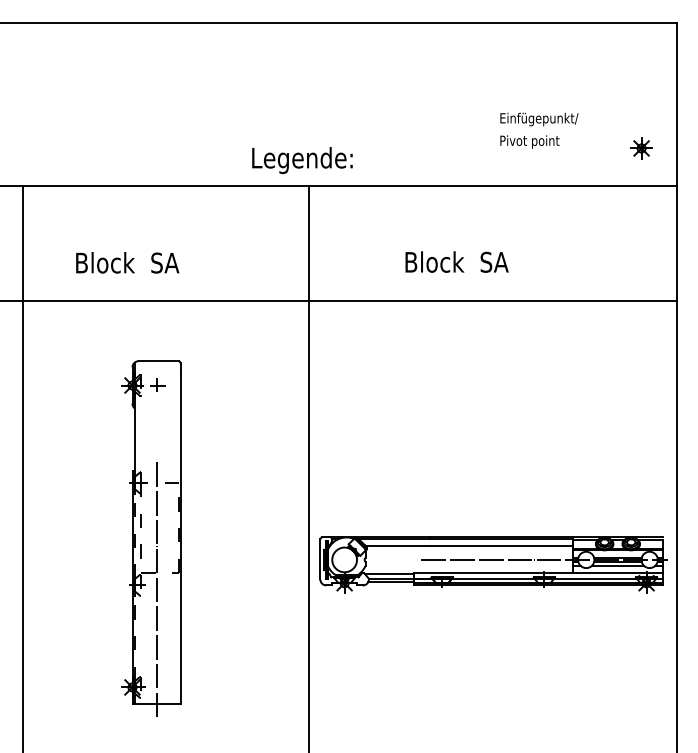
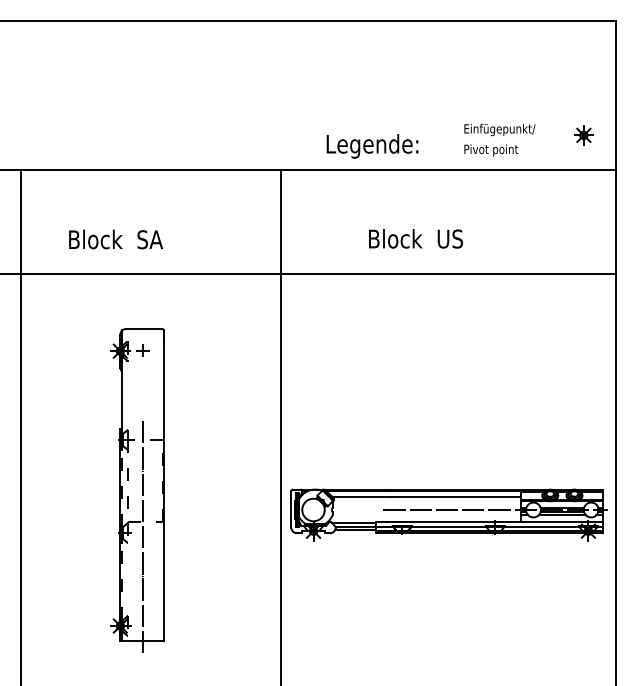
text: (539, 130) -> (500, 139), moved
text: (302, 160) -> (372, 146), moved
text: (494, 261) -> (449, 238), Block  SA -> Block  US

